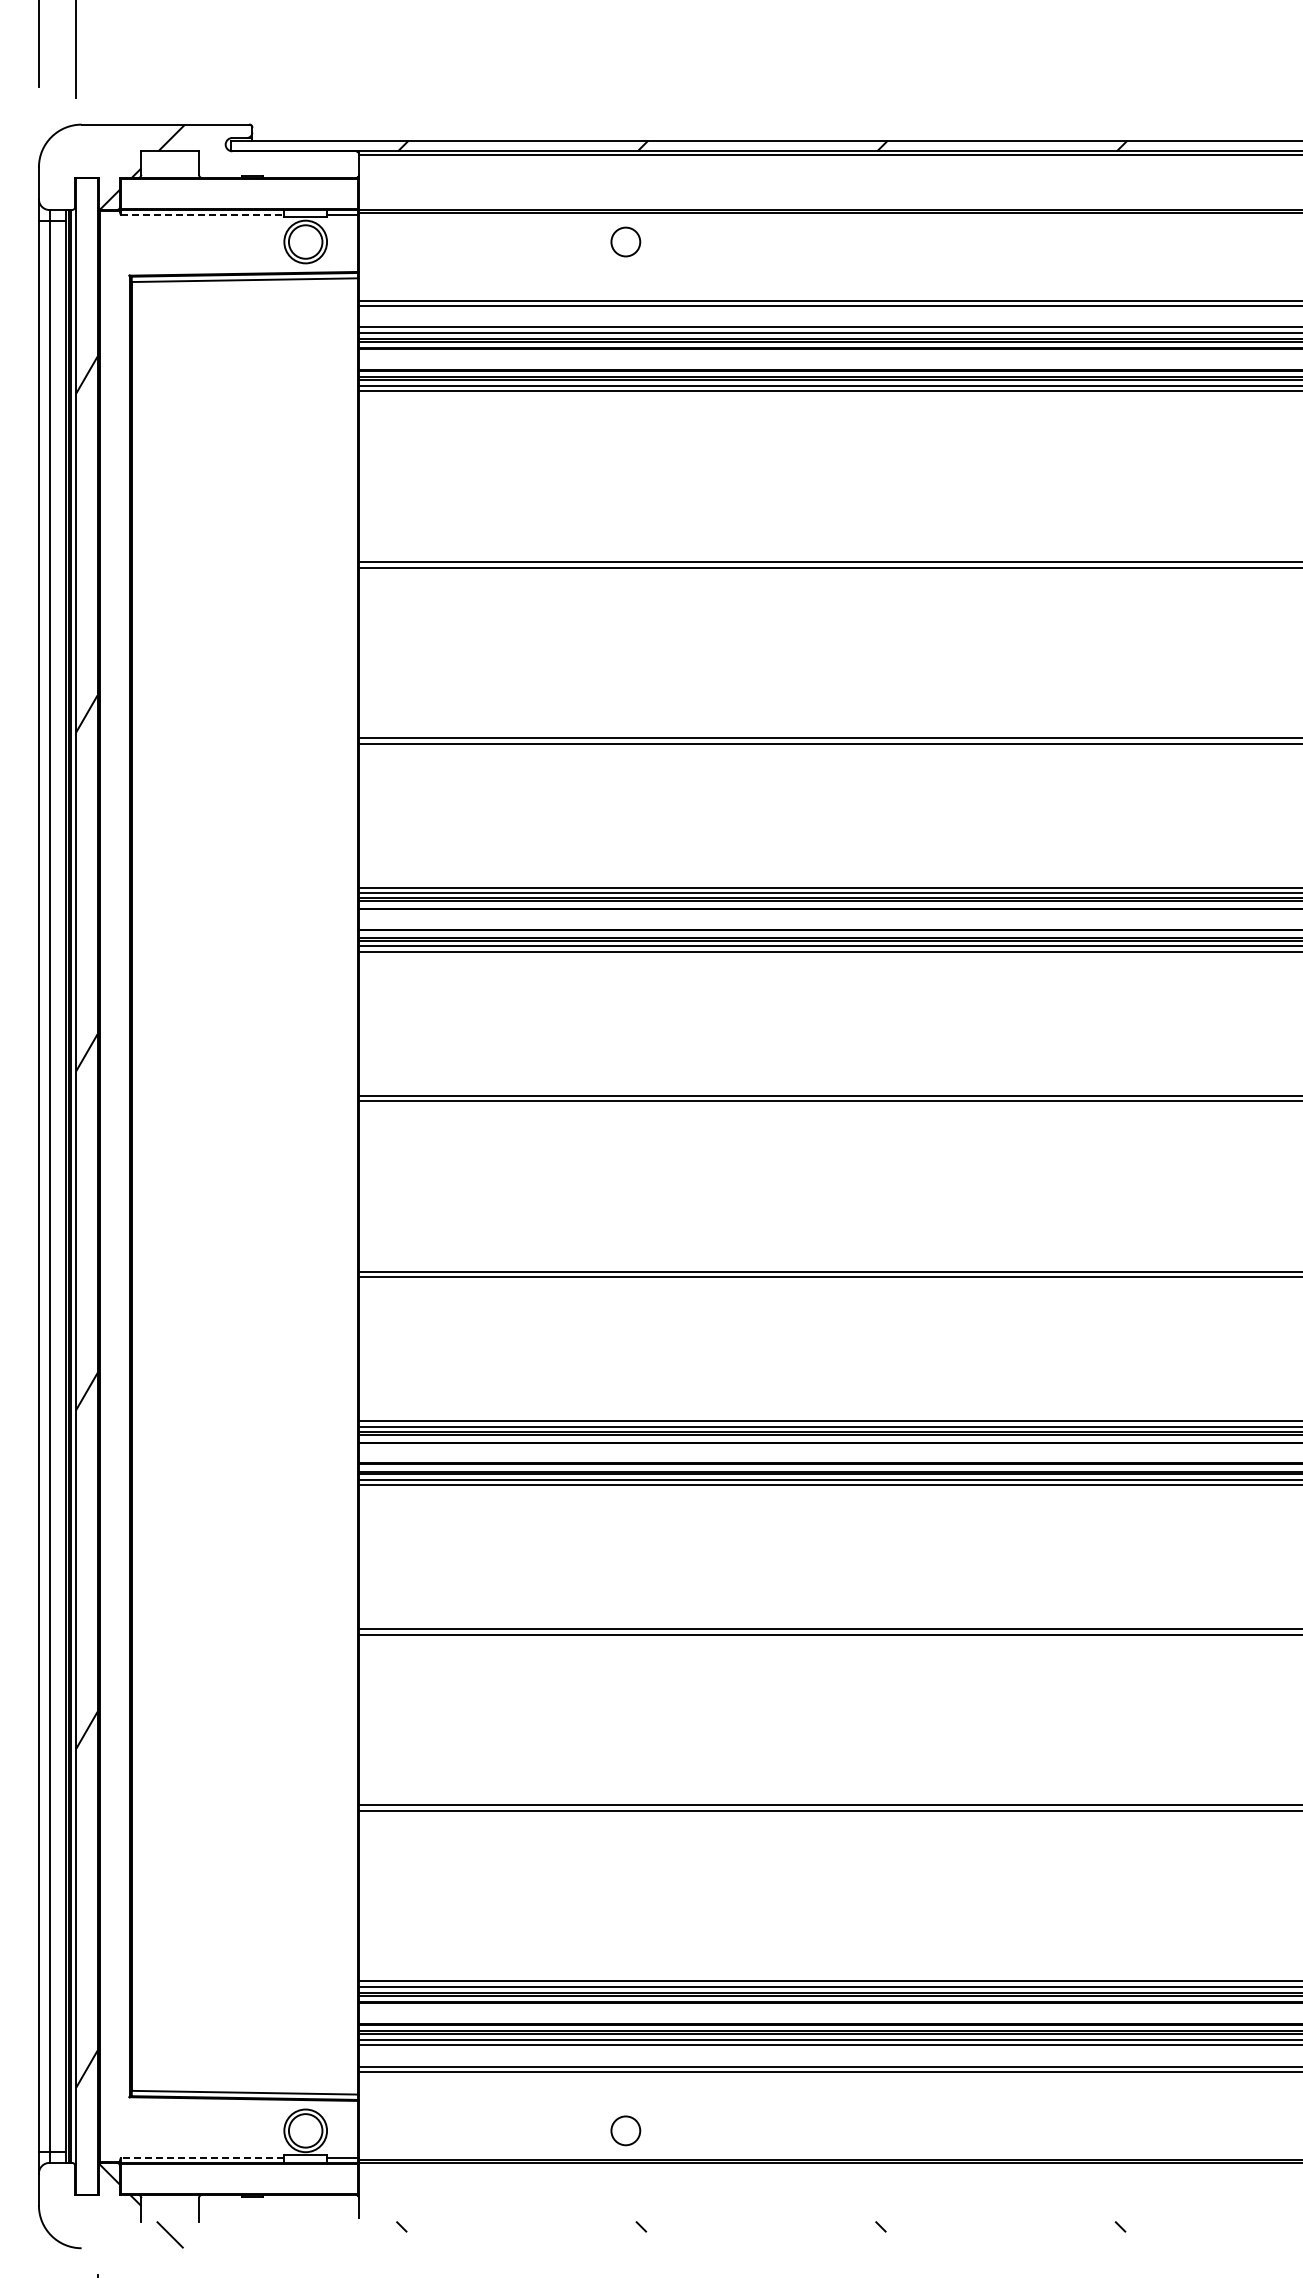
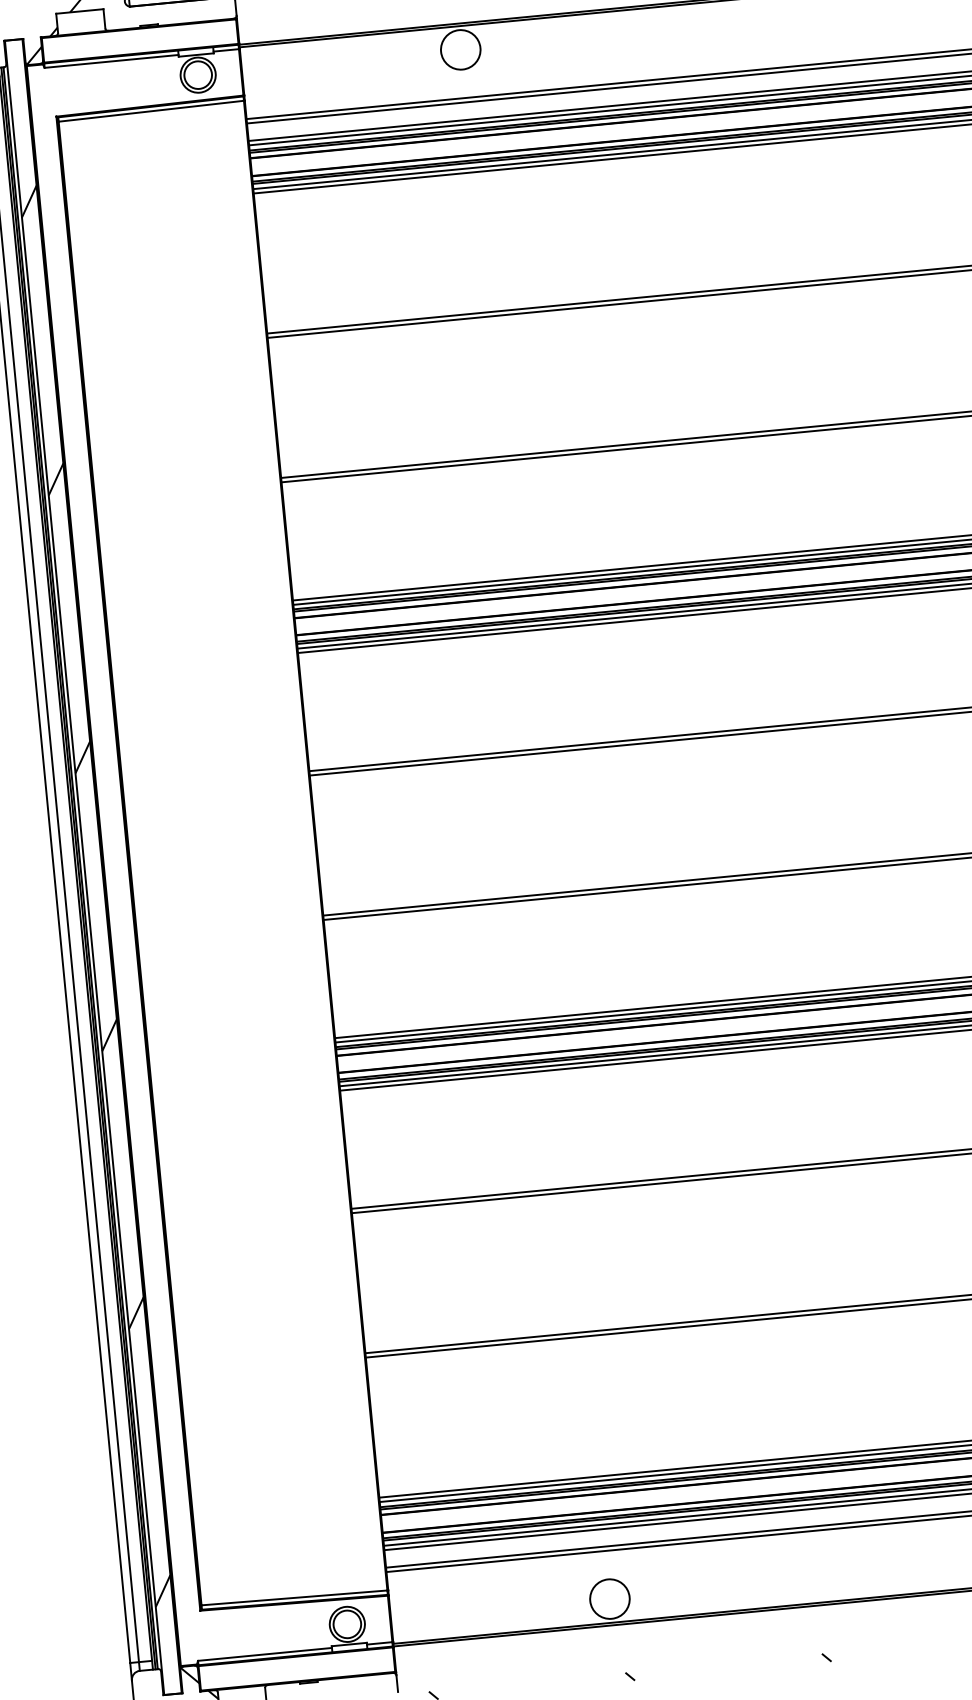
line: (202, 215) -> (111, 61), dashed -> solid
circle: (625, 242) -> (460, 50), size x1.67
circle: (625, 2130) -> (609, 1598), size x1.67
line: (202, 2157) -> (264, 1654), dashed -> solid

